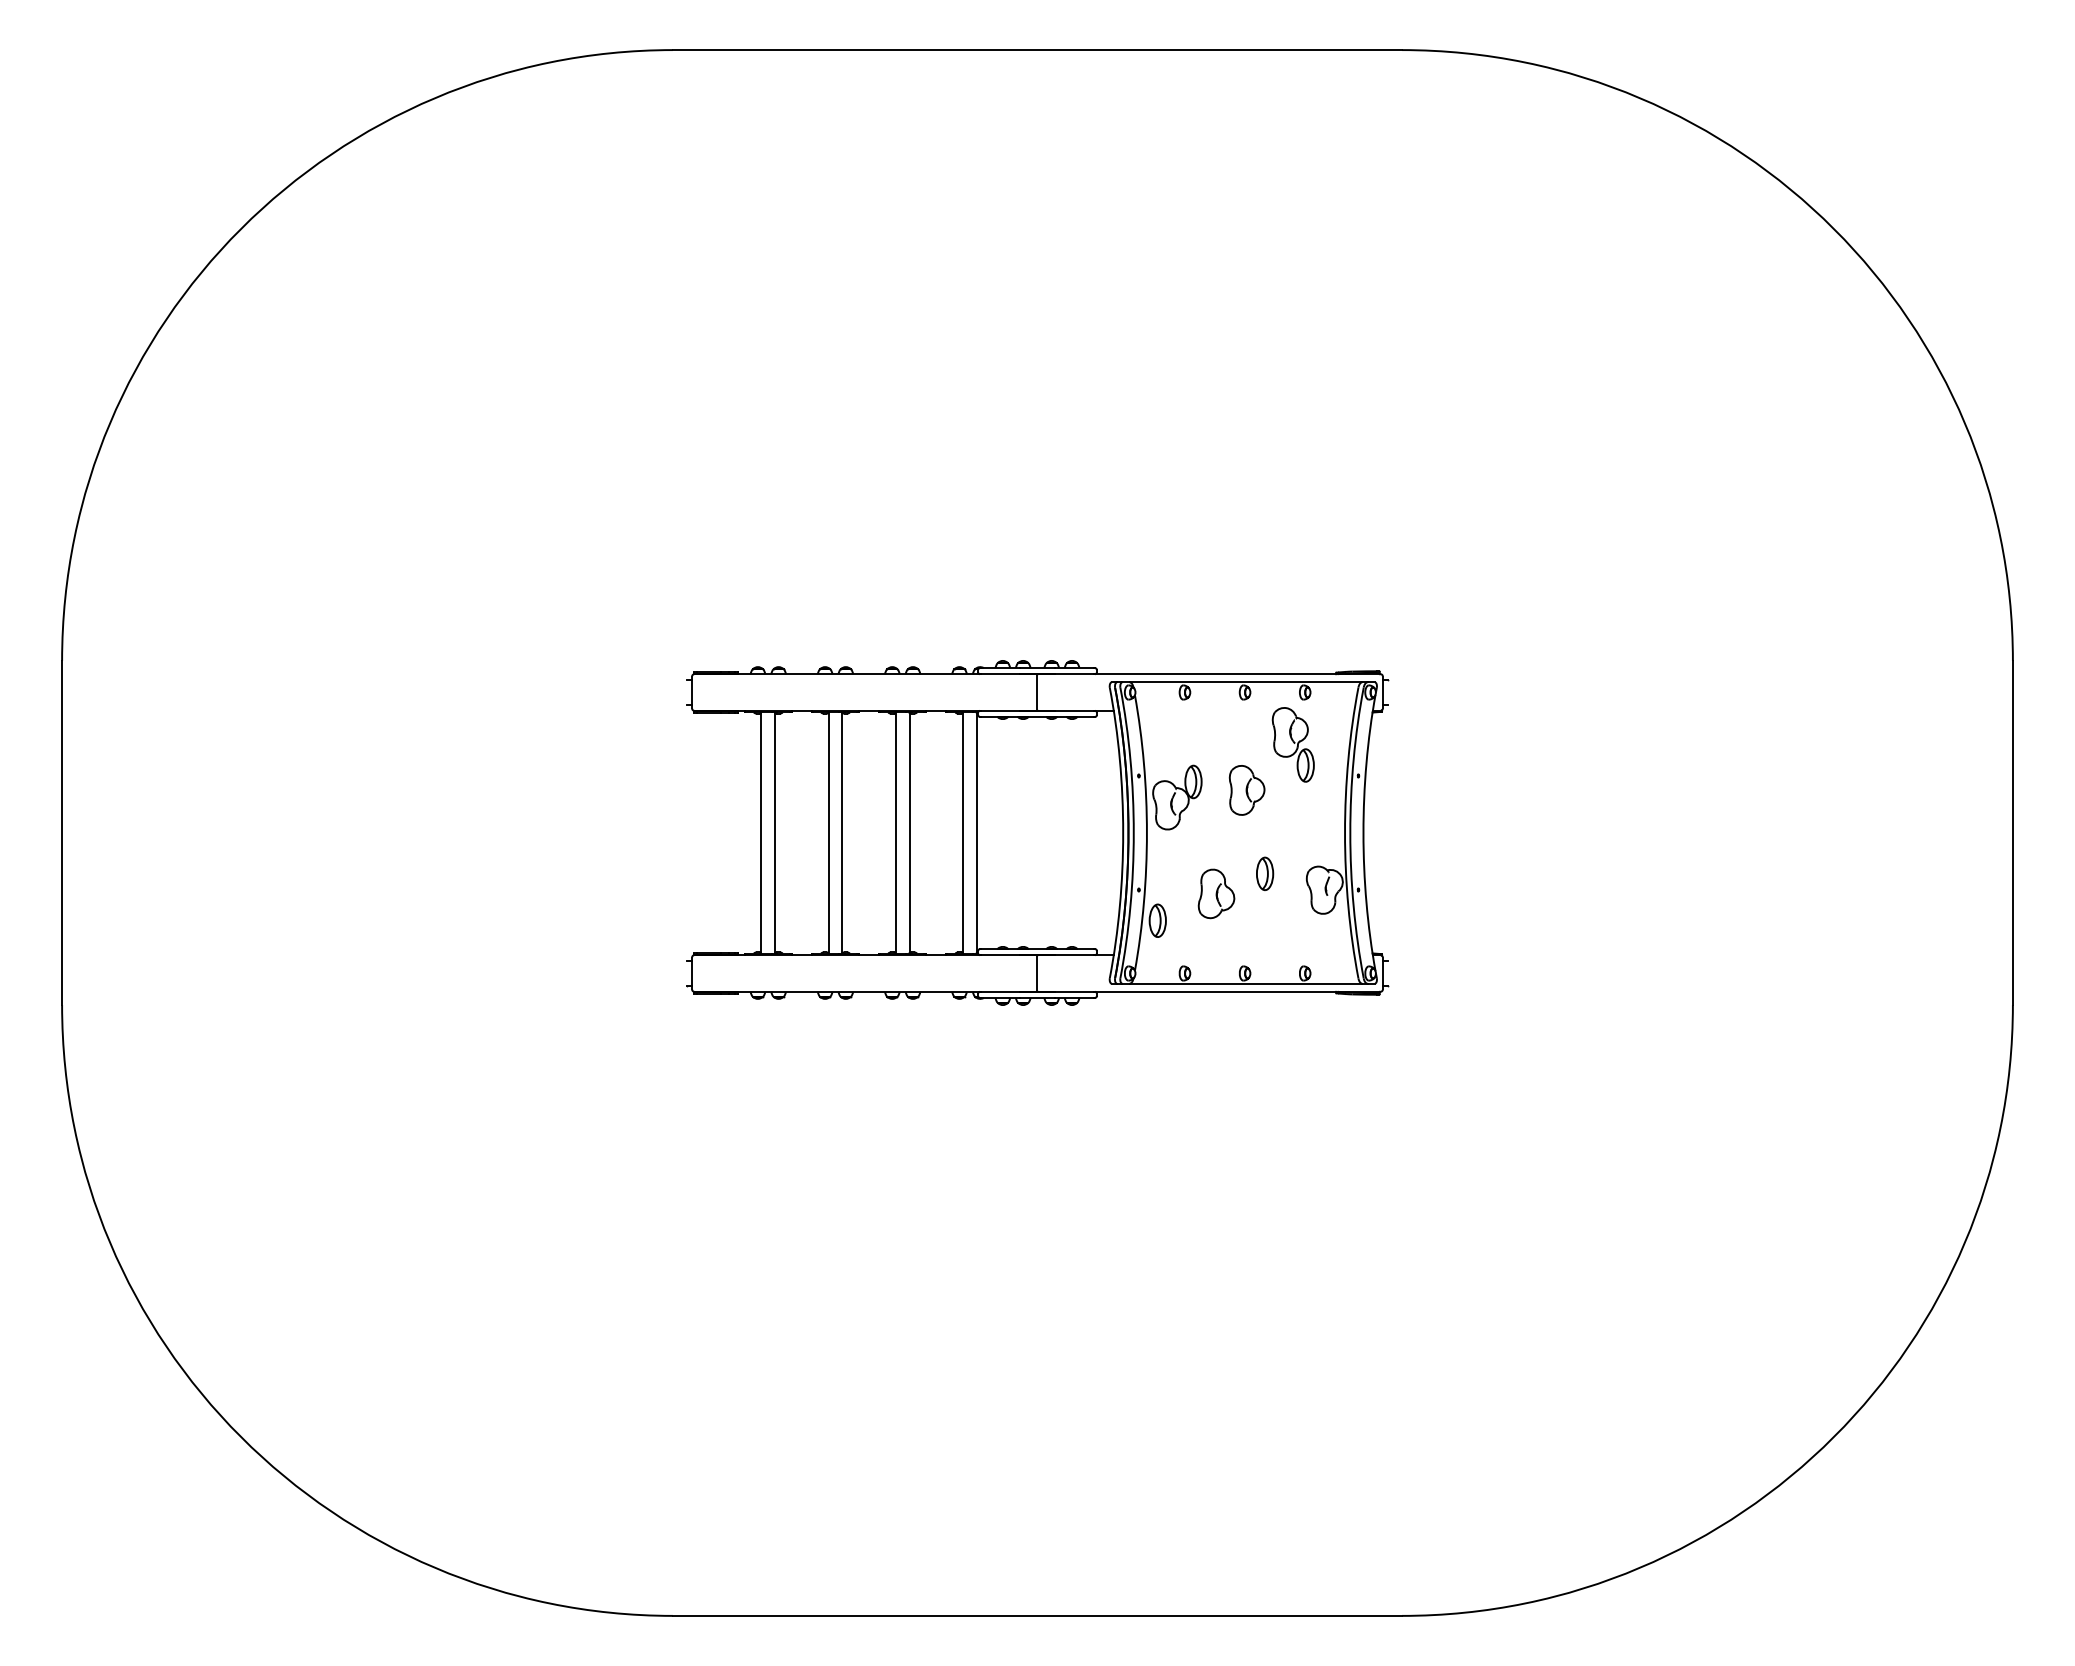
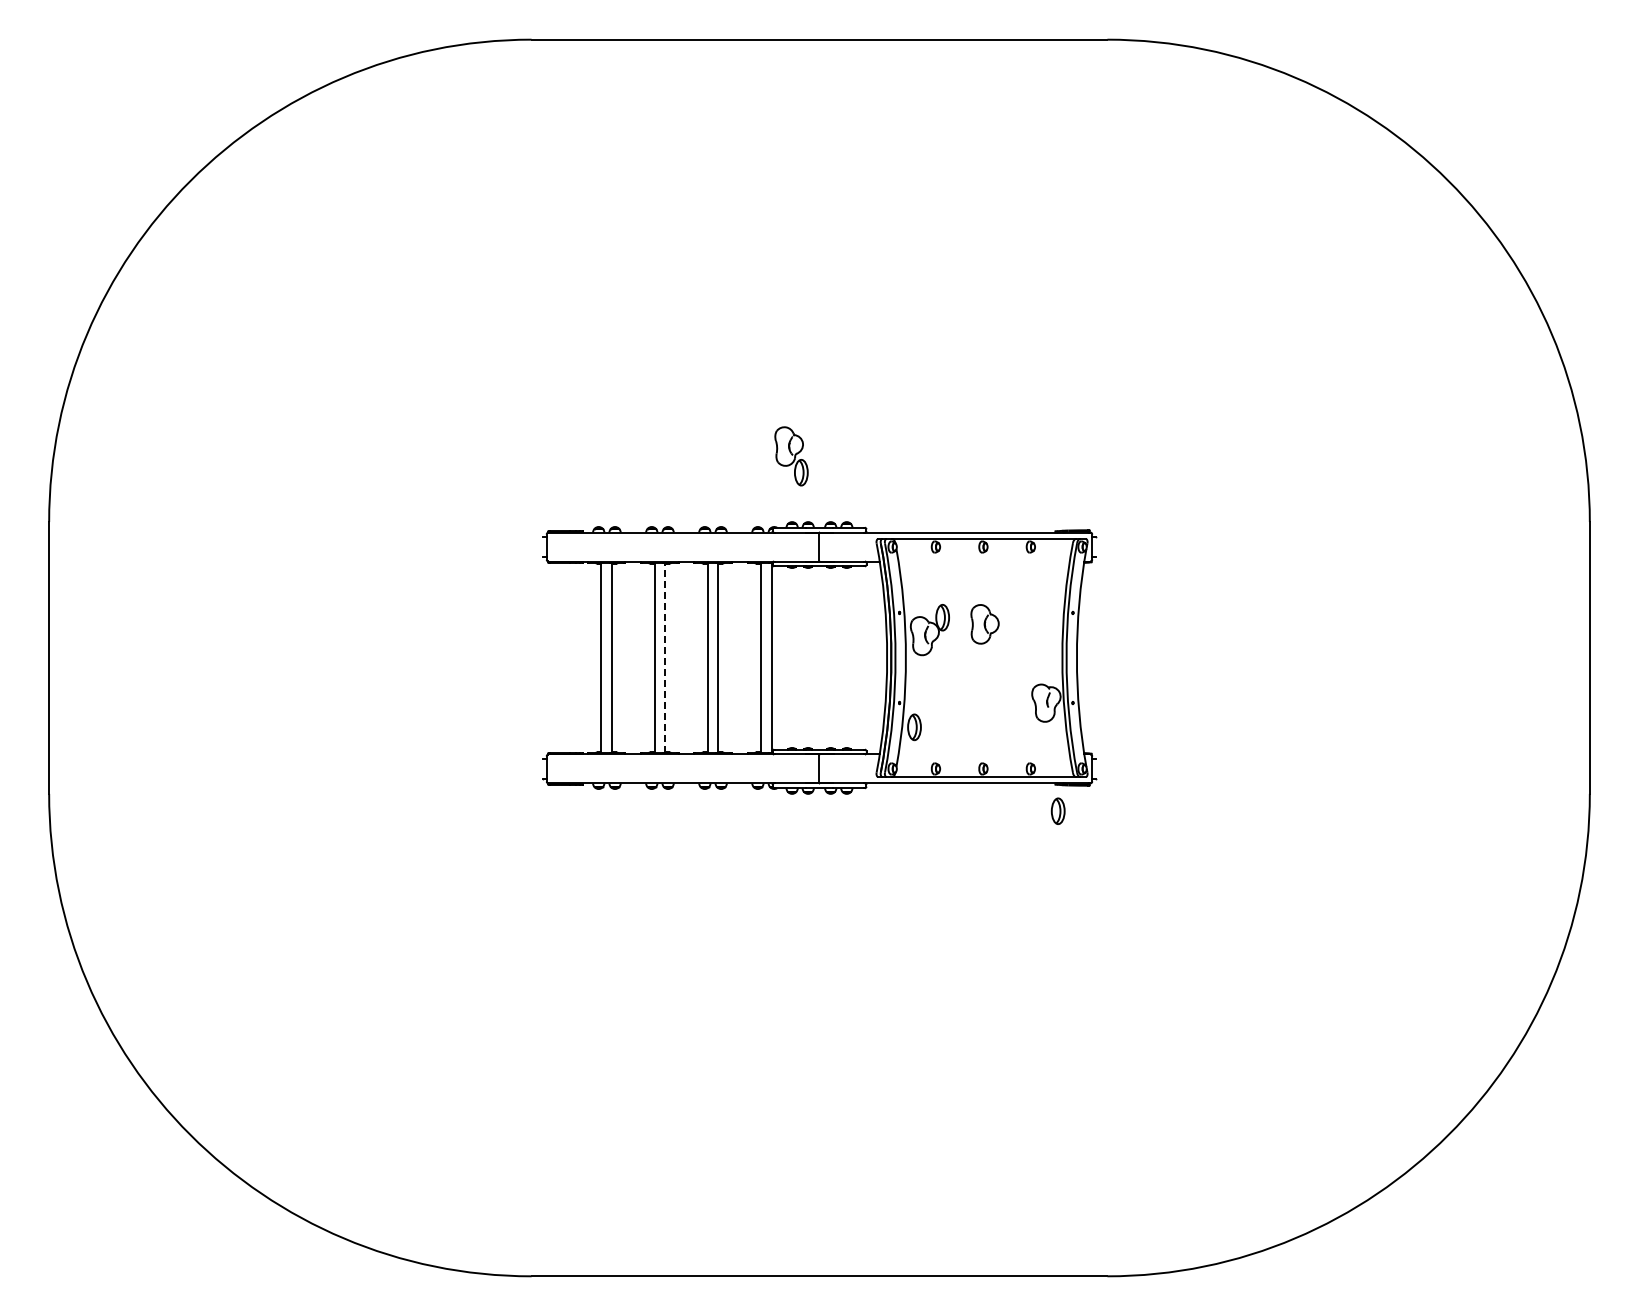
part: (1293, 744) -> (791, 456), moved
line: (842, 833) -> (665, 658), solid -> dashed
part: (1264, 872) -> (1057, 810), moved
part: (1216, 894) -> (960, 706), removed

